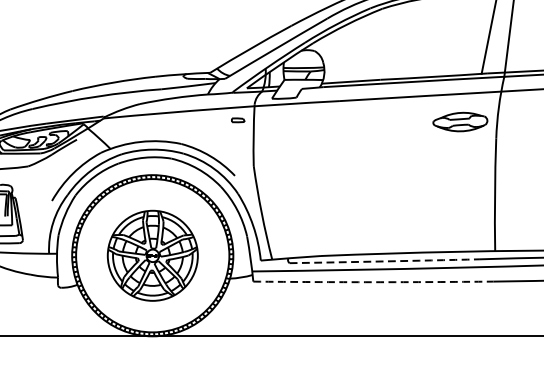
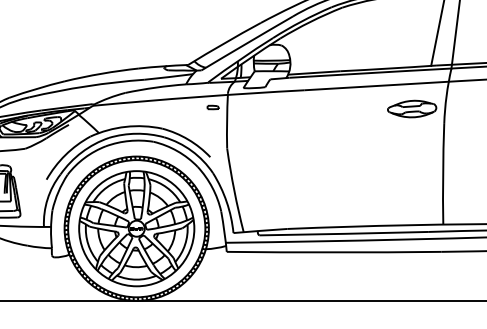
part: (152, 255) -> (136, 228), size x1.43
arc: (384, 261) -> (344, 233), dashed -> solid
arc: (373, 282) -> (334, 252), dashed -> solid

